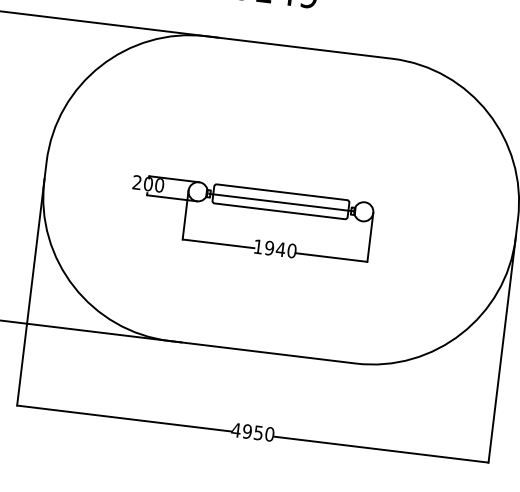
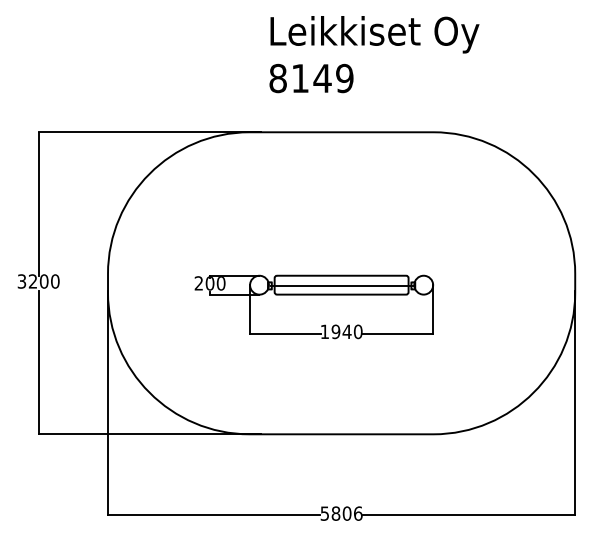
text: (252, 432) -> (341, 513), 4950 -> 5806

